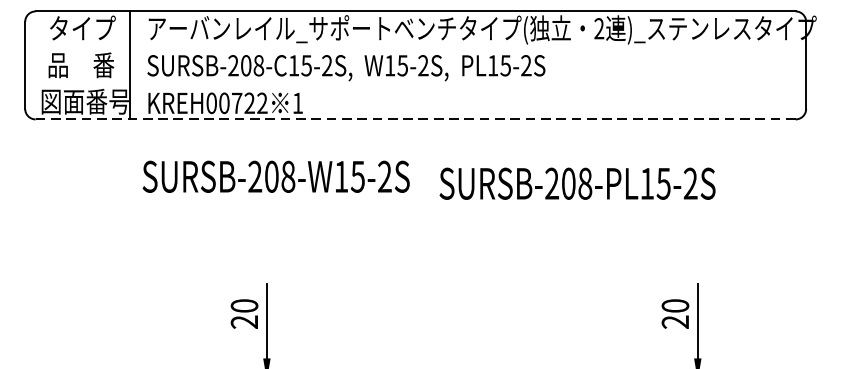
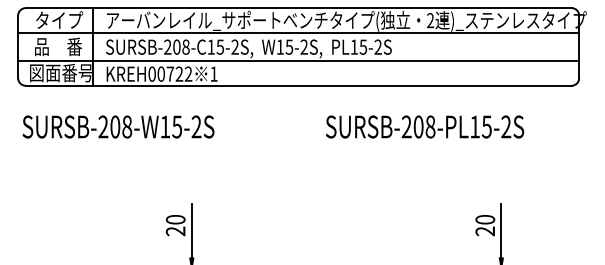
line: (415, 46) -> (298, 33), added
line: (415, 84) -> (298, 60), added
line: (416, 119) -> (299, 85), dashed -> solid
text: (276, 176) -> (118, 126), moved
text: (578, 183) -> (425, 126), moved

